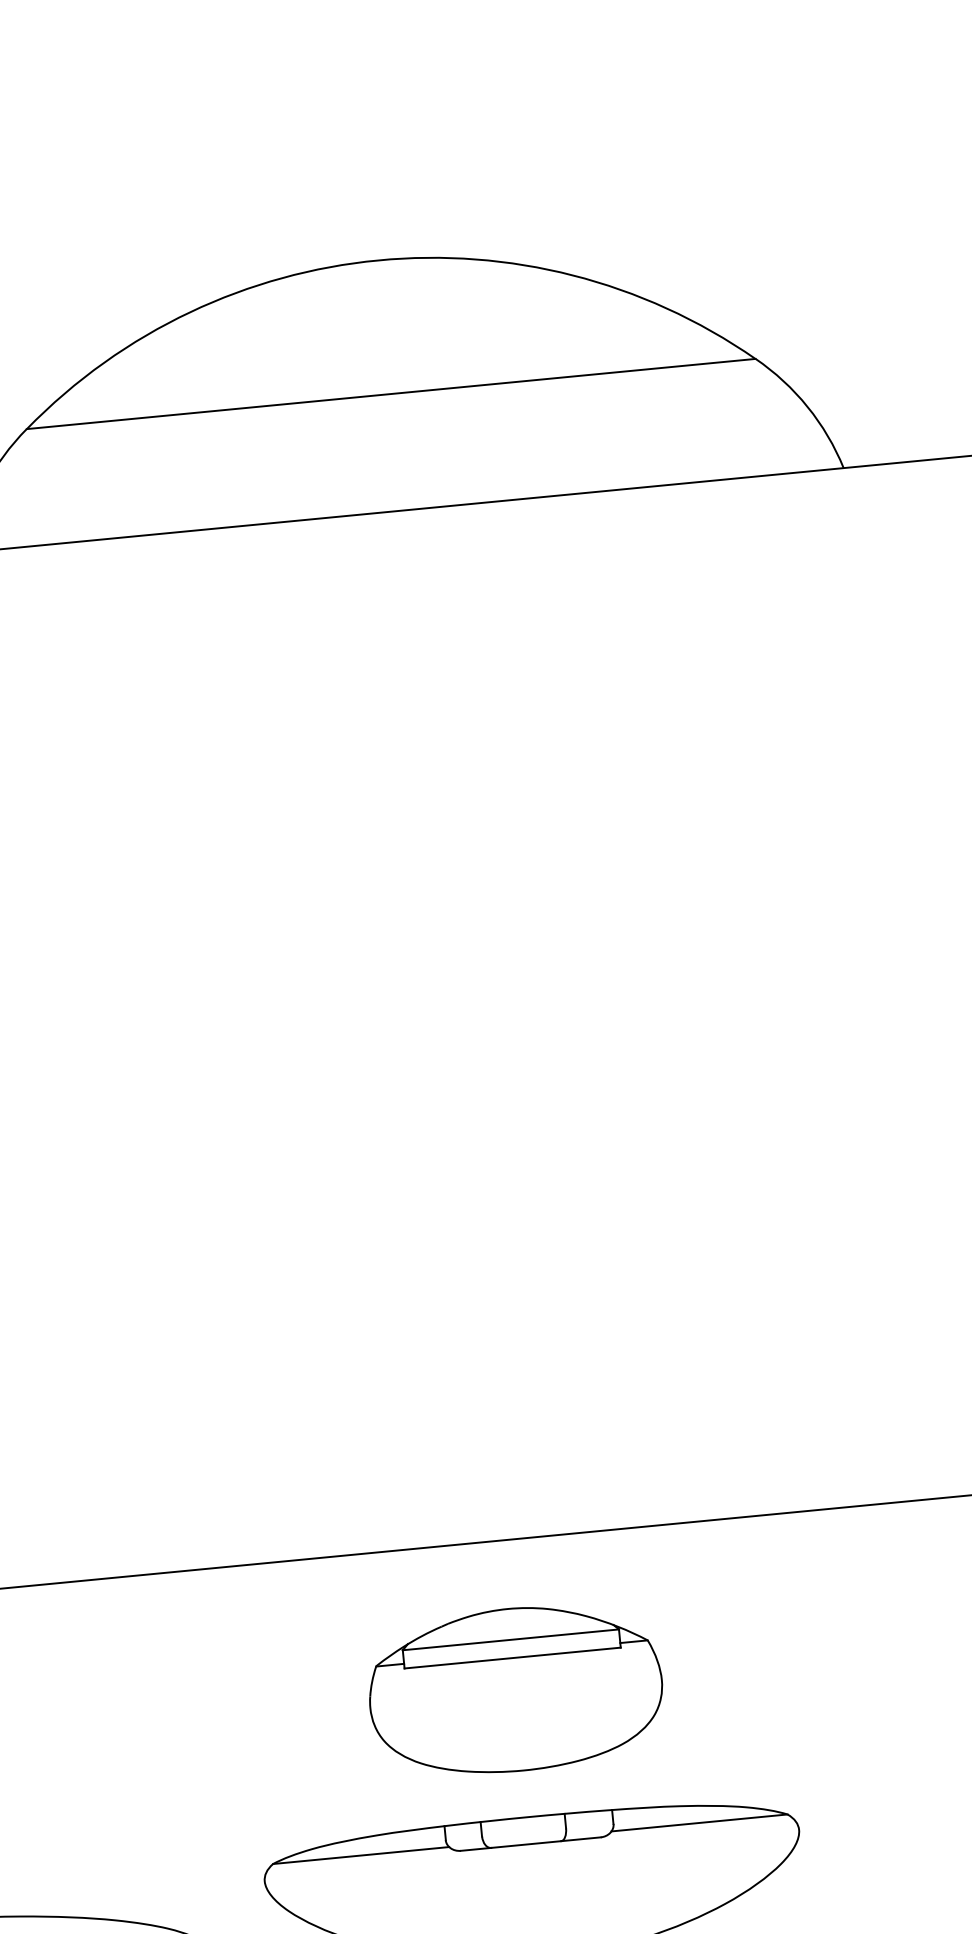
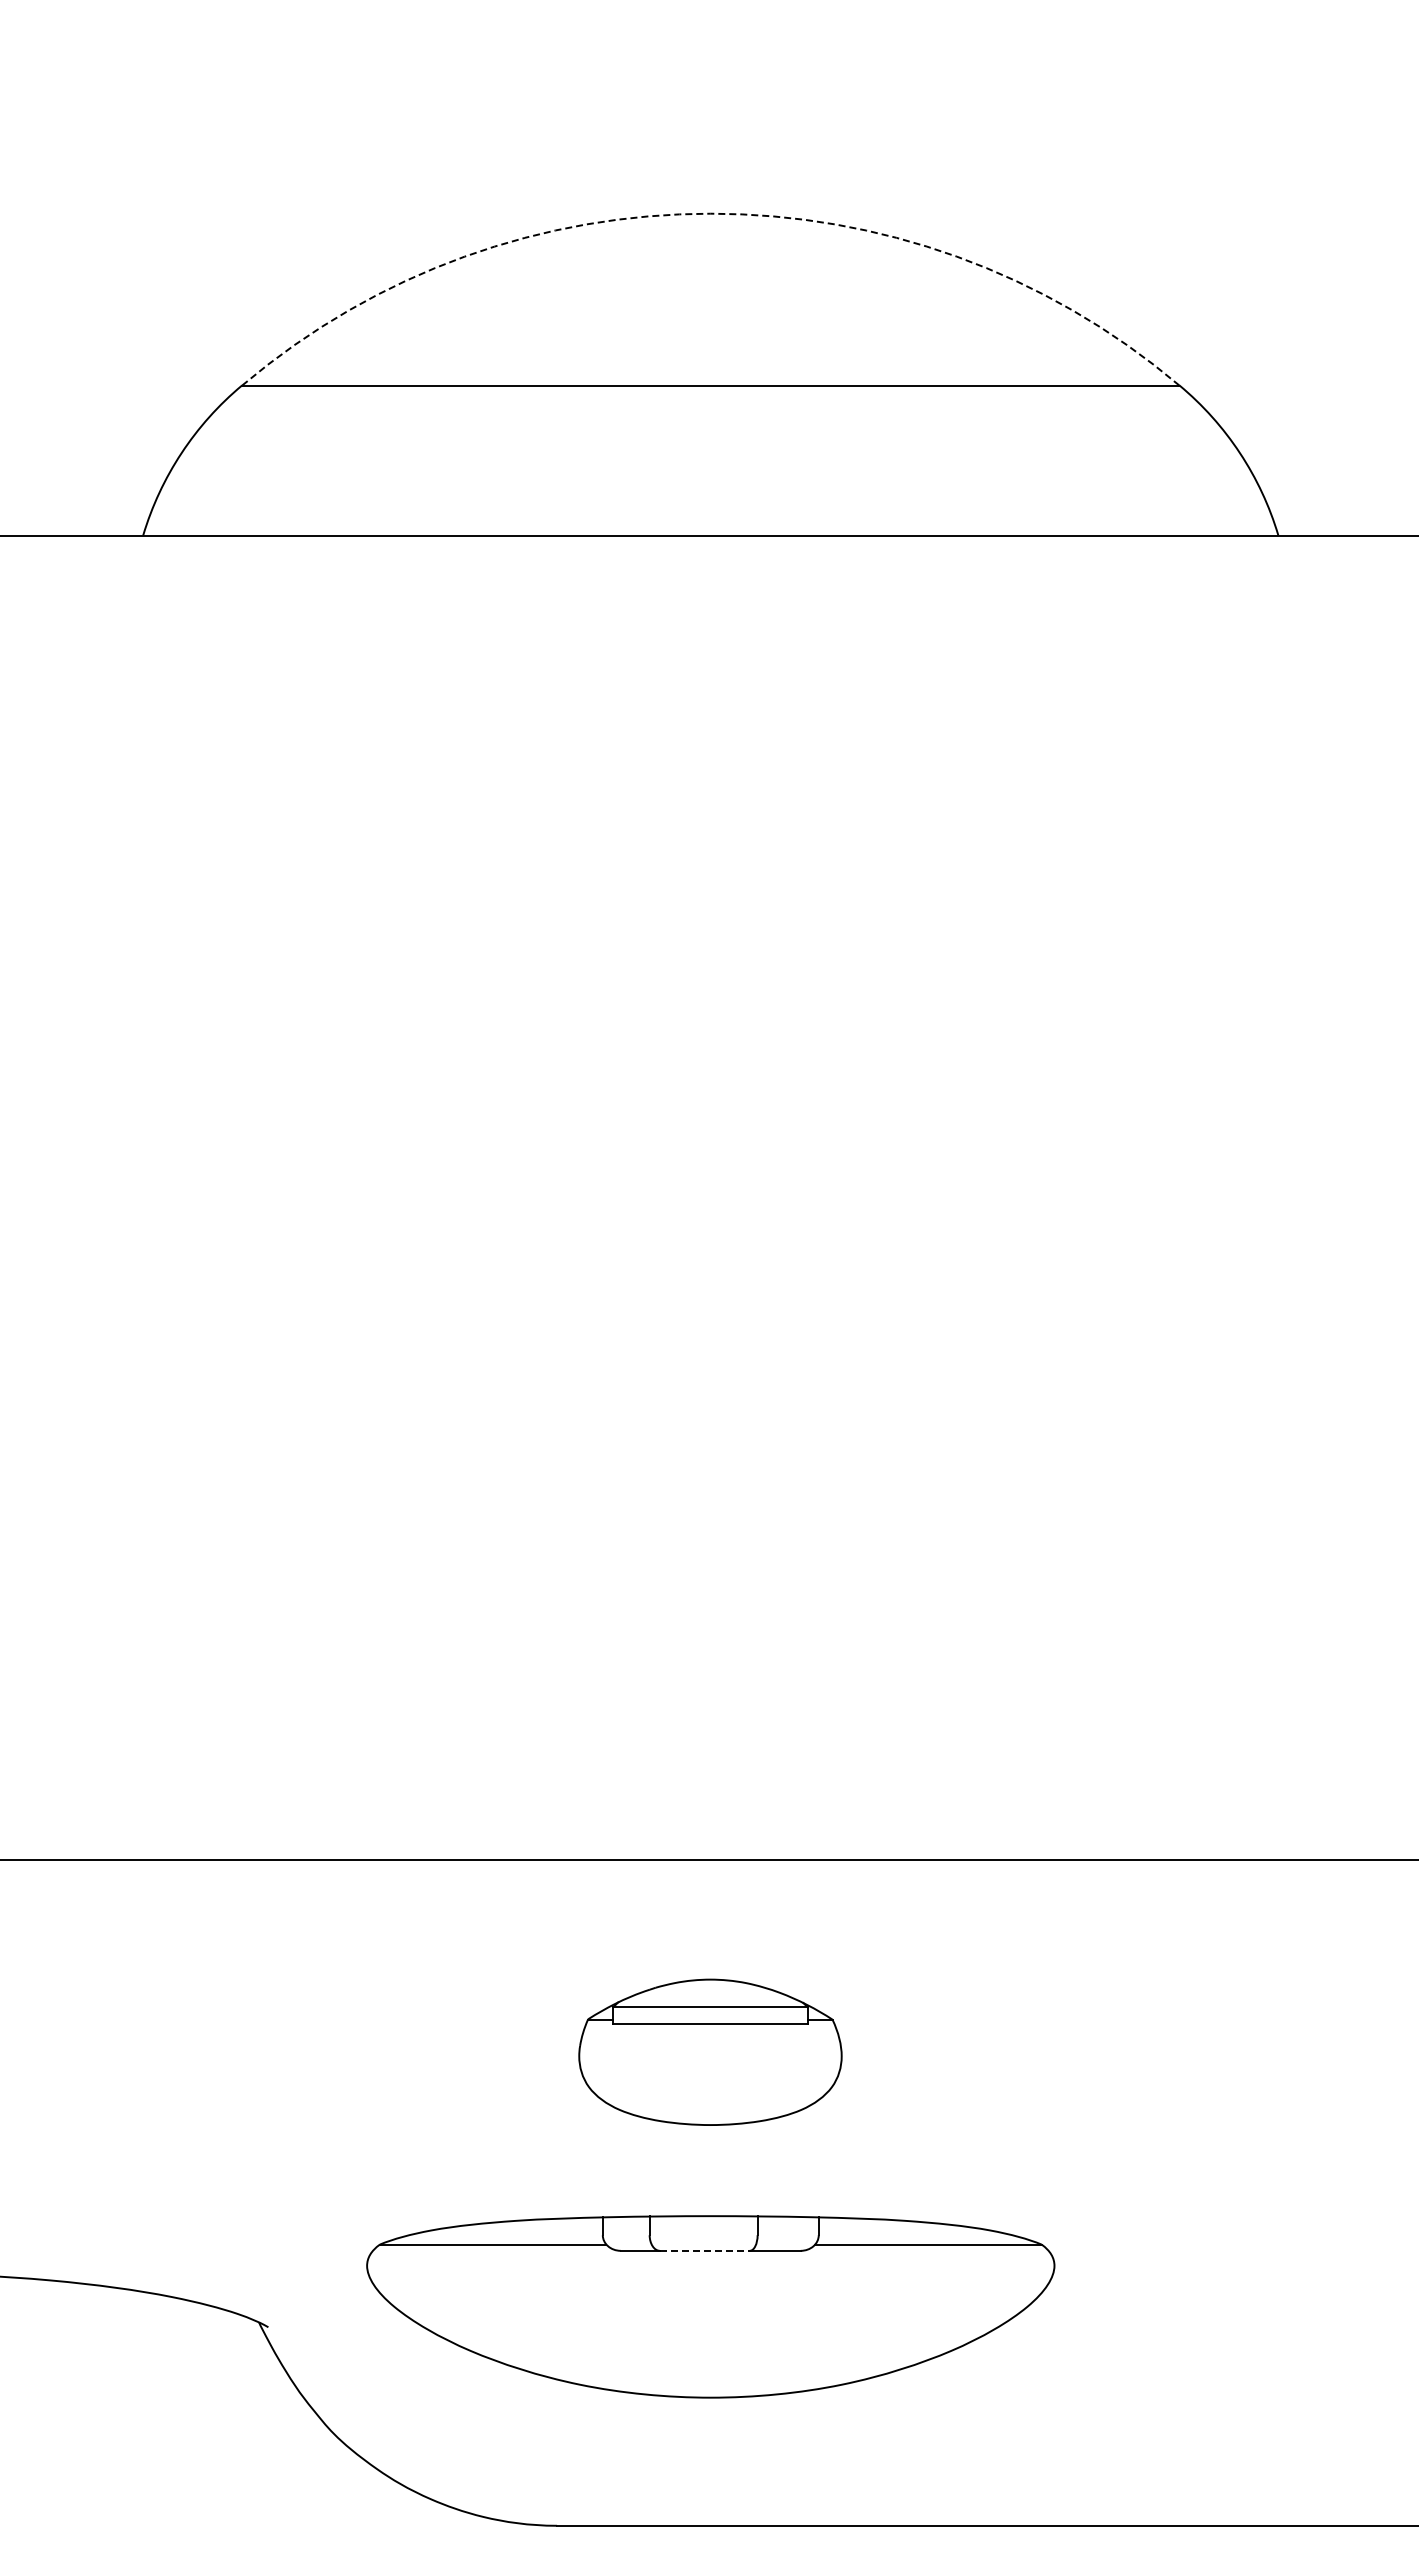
arc: (378, 260) -> (710, 213), solid -> dashed
part: (515, 1689) -> (710, 2052), size x0.7
line: (525, 1844) -> (704, 2250), solid -> dashed

